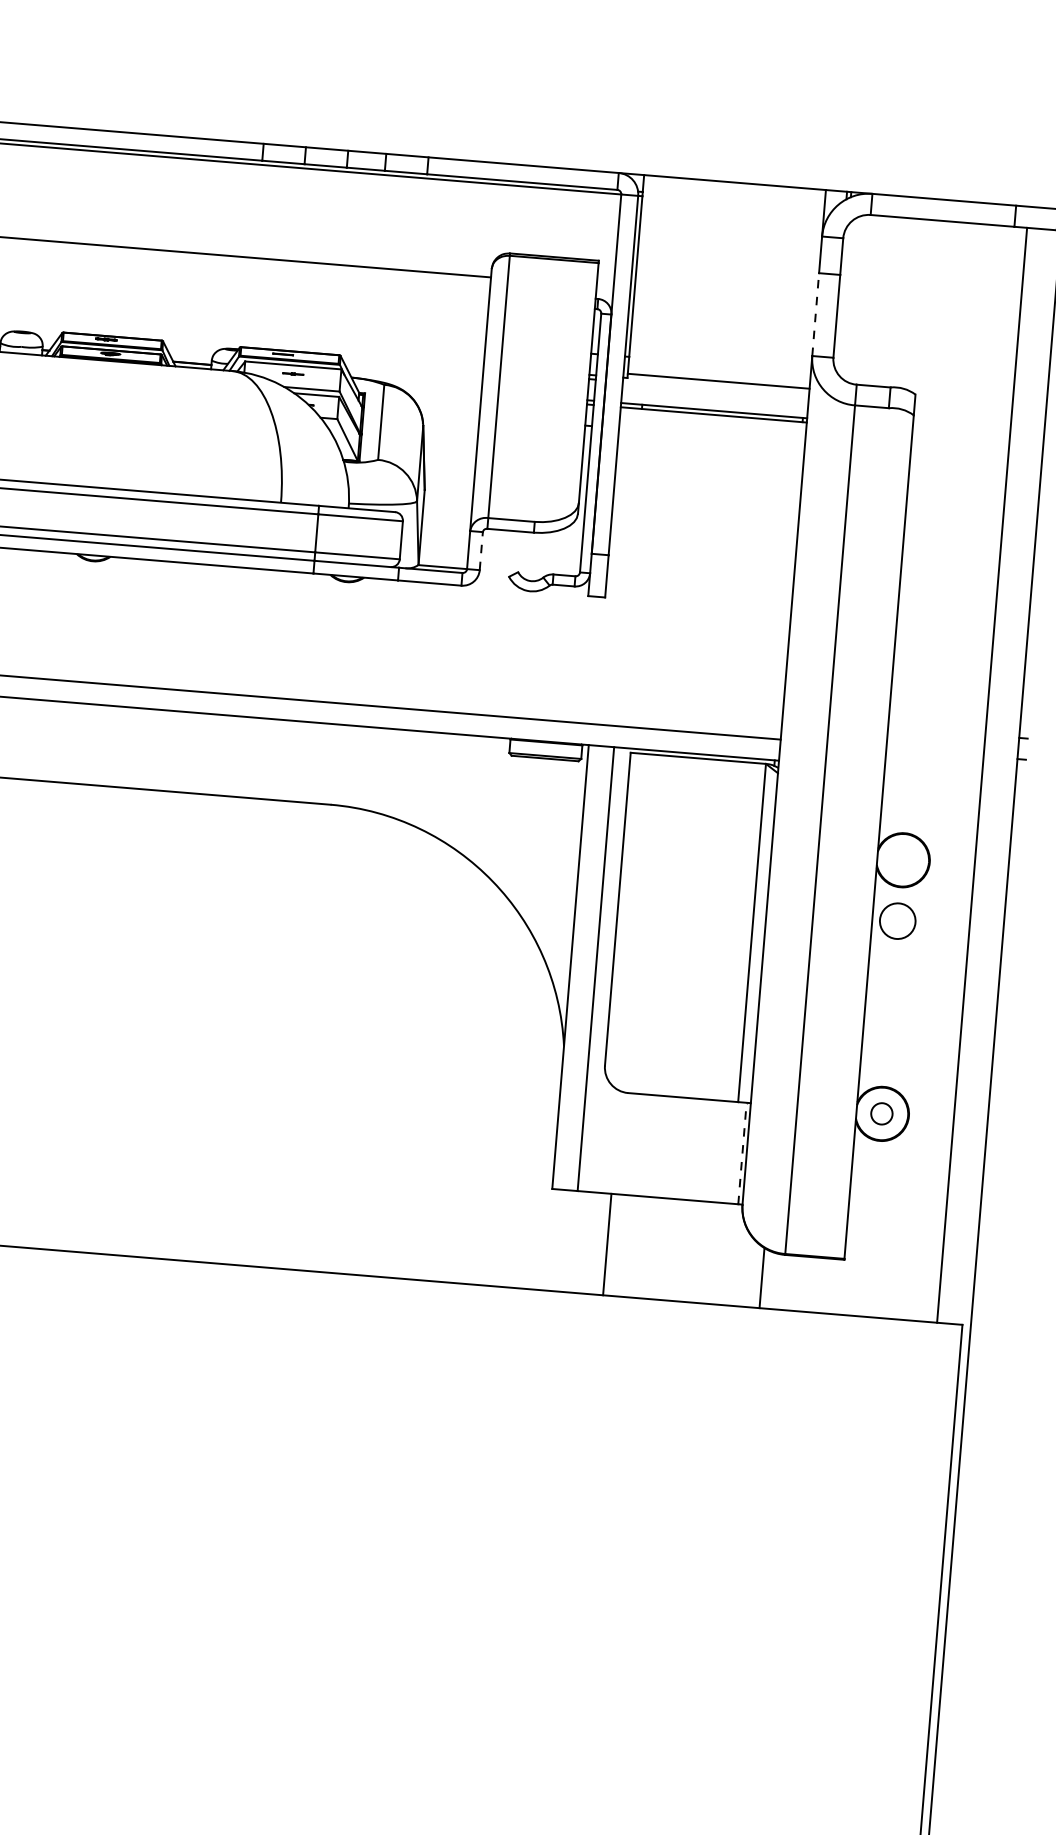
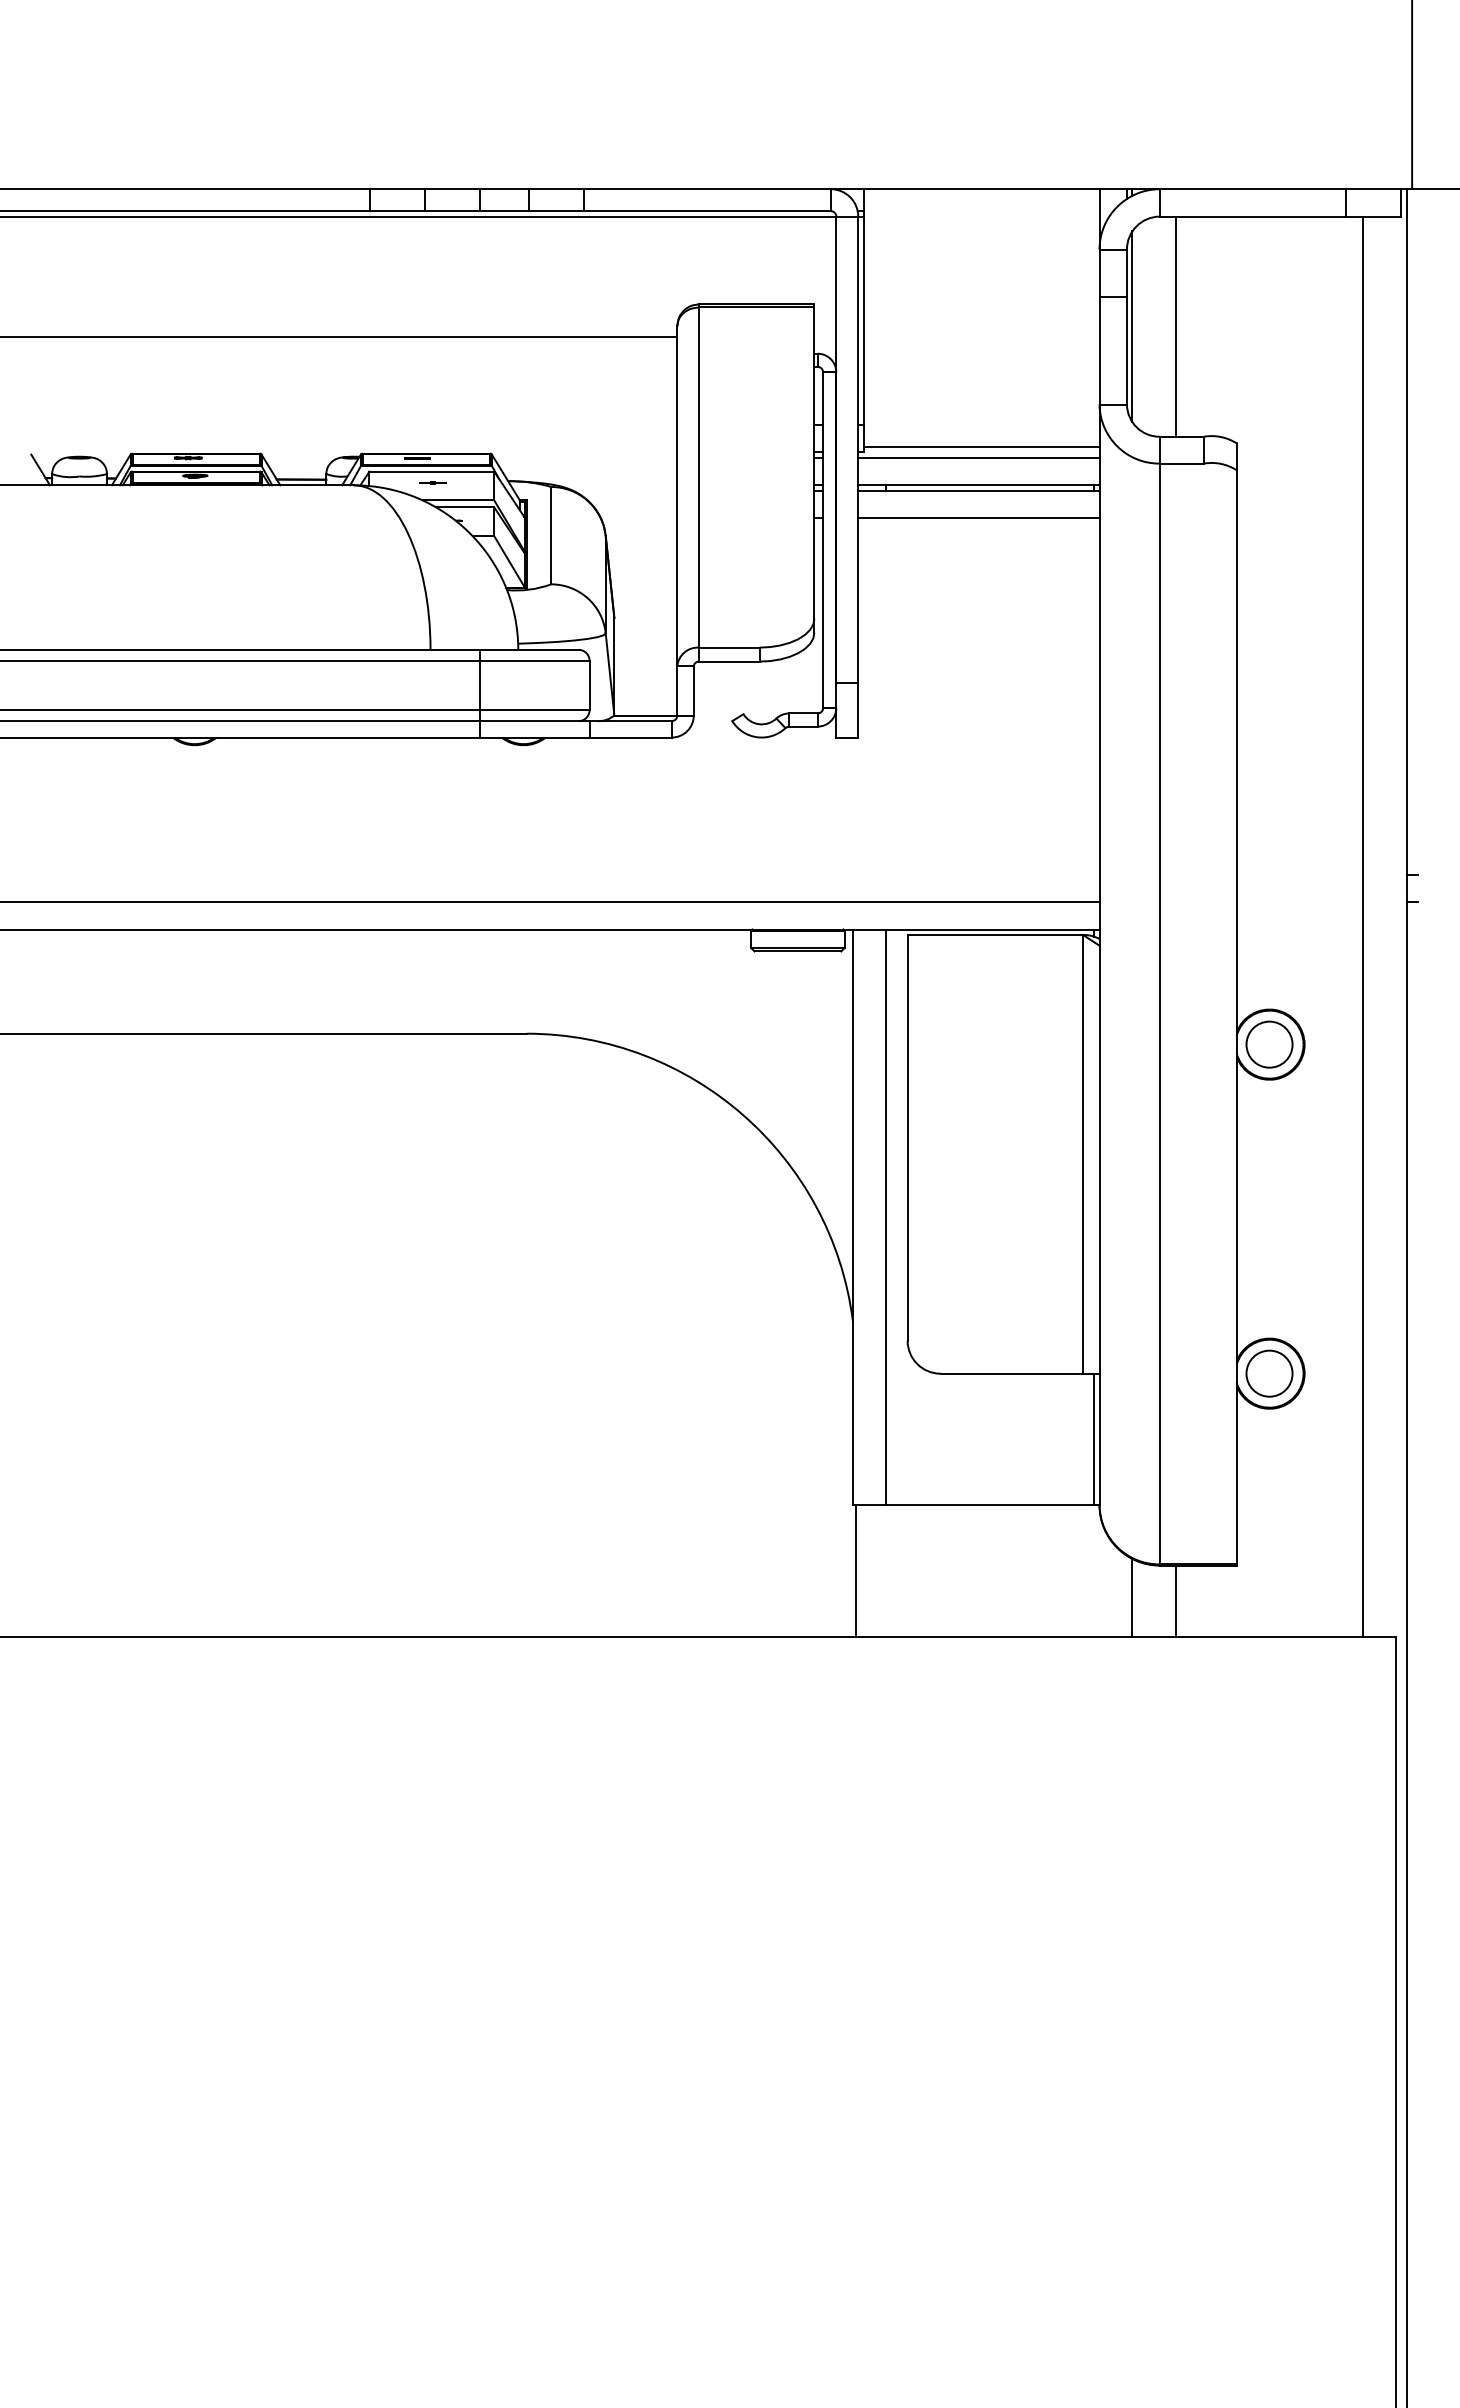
line: (842, 297) -> (1132, 326), added
line: (876, 300) -> (1176, 326), added
line: (815, 314) -> (1099, 350), dashed -> solid
line: (715, 389) -> (978, 457), added
line: (711, 436) -> (978, 518), added
line: (481, 550) -> (693, 690), dashed -> solid
circle: (897, 921) -> (1269, 1044), moved
circle: (881, 1113) -> (1269, 1373), size x1.67
line: (742, 1153) -> (1094, 1439), dashed -> solid
line: (607, 1244) -> (855, 1570), moved
line: (795, 1282) -> (1176, 1600), added

